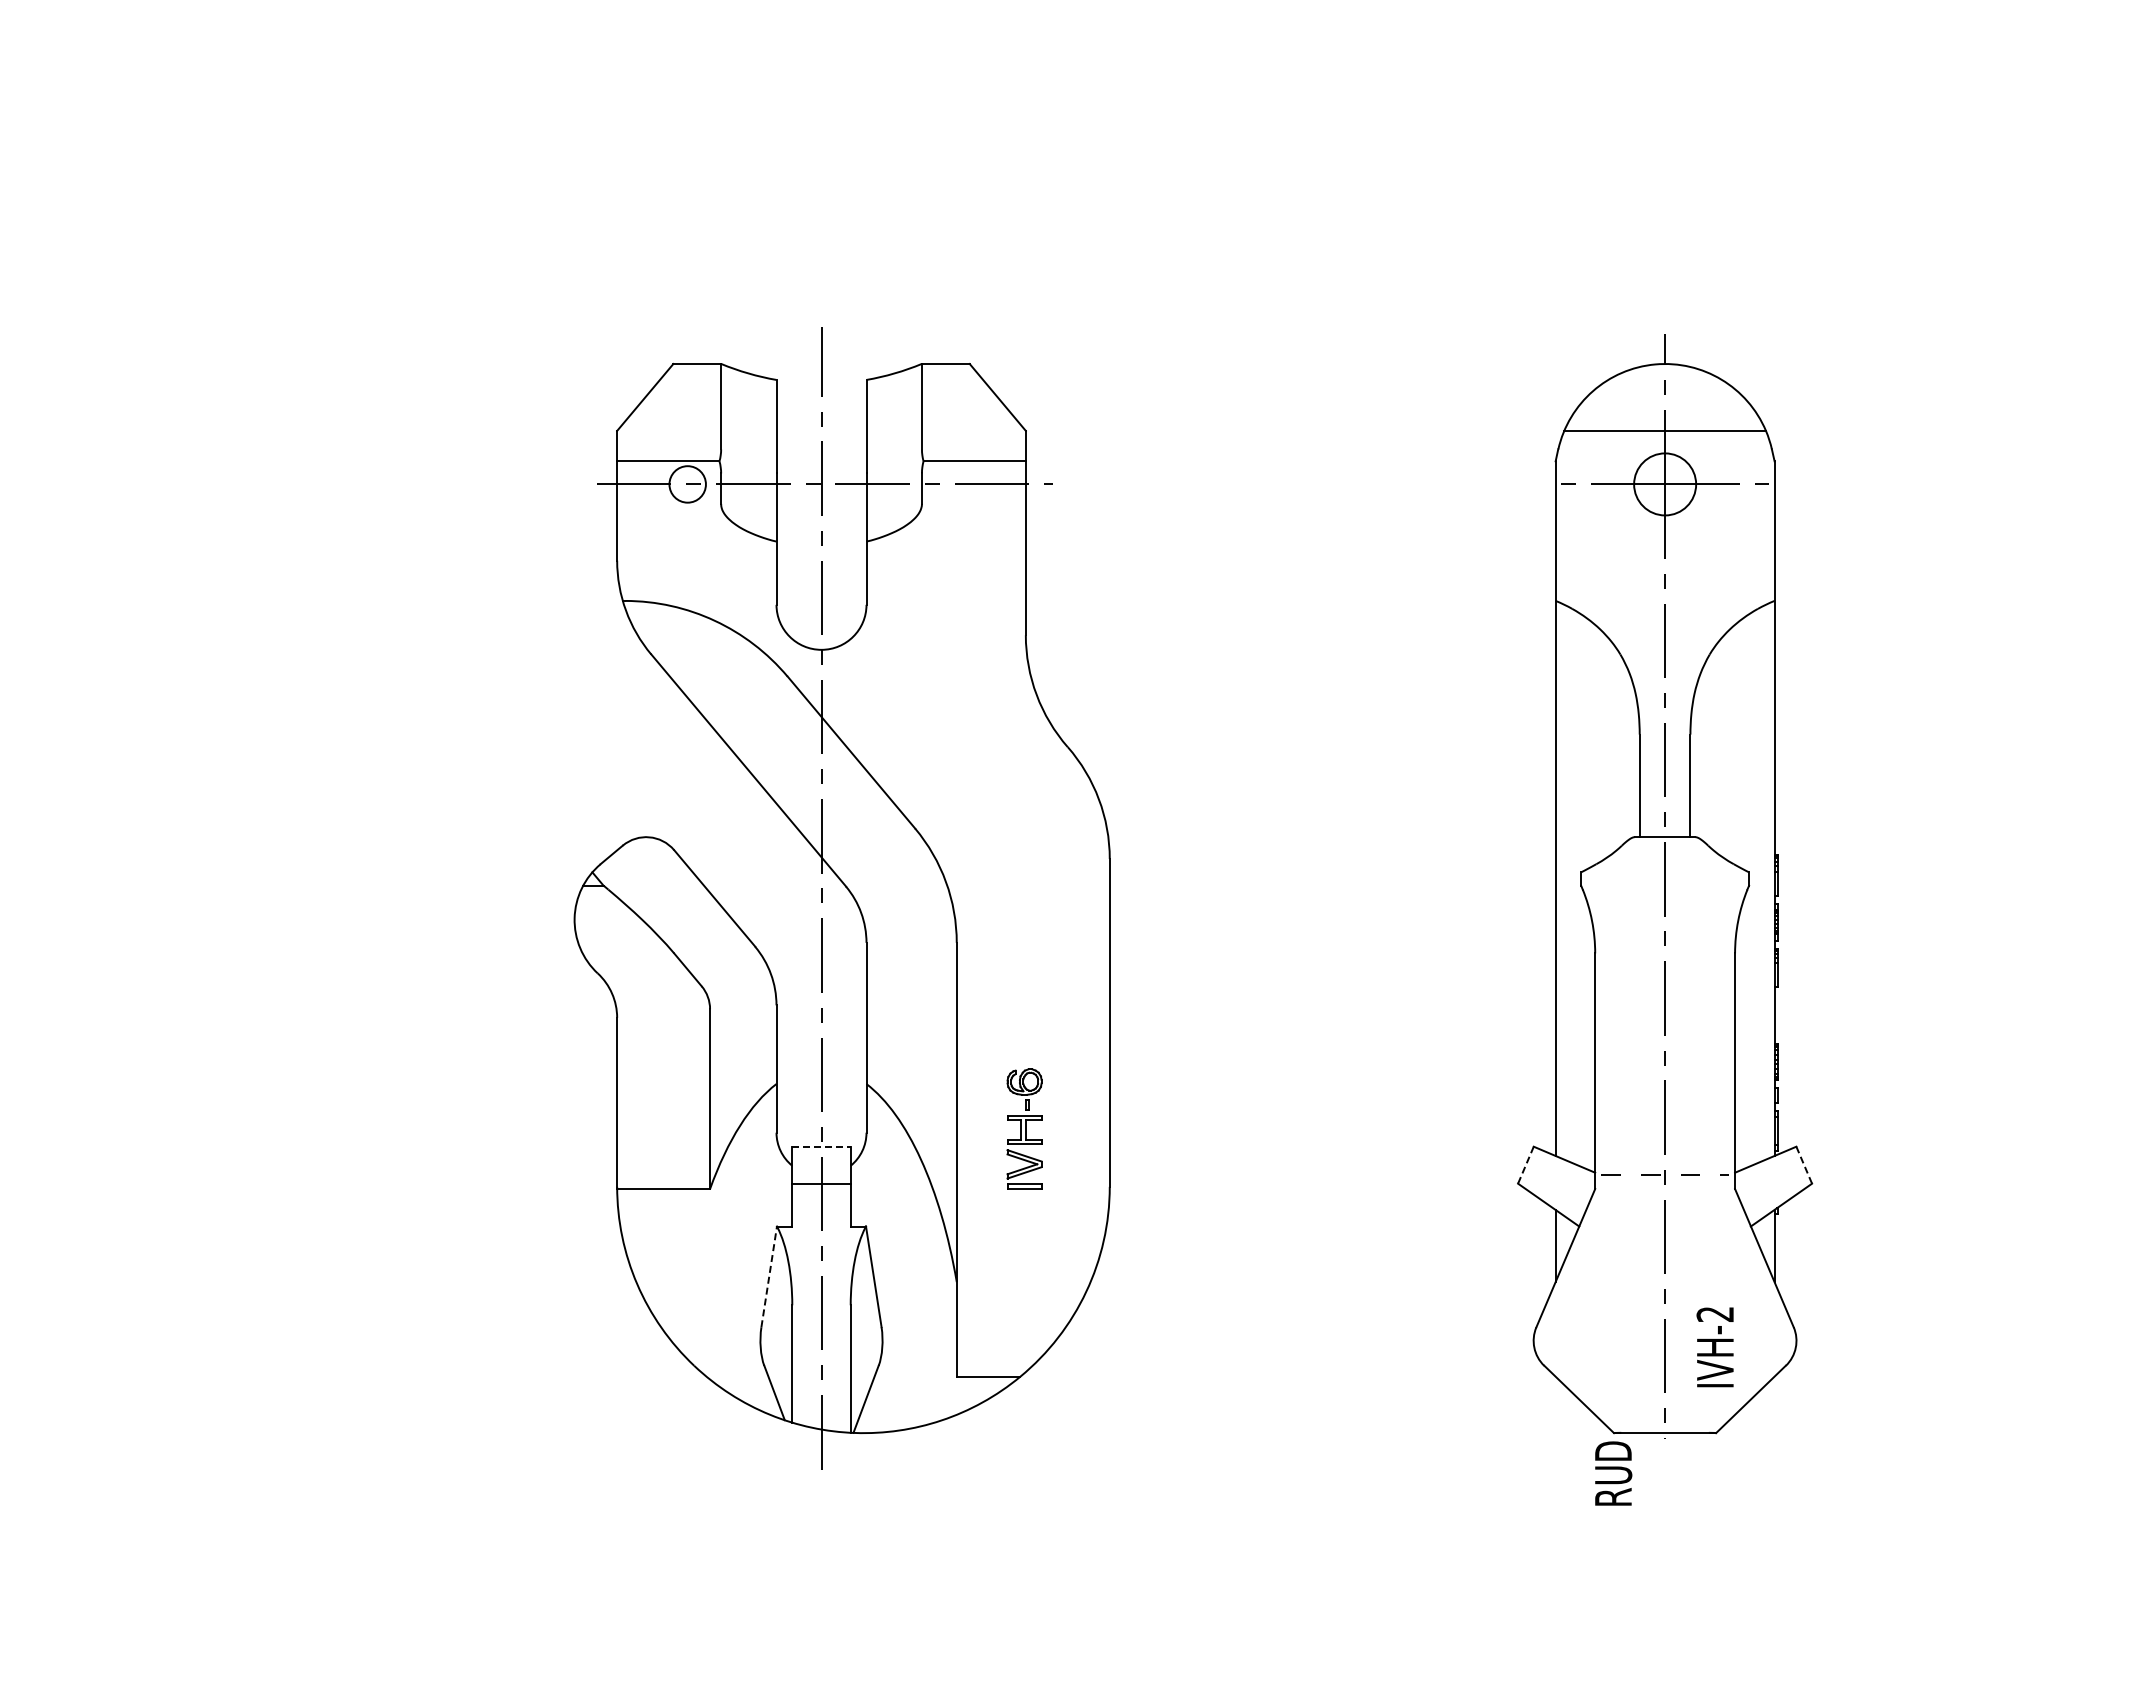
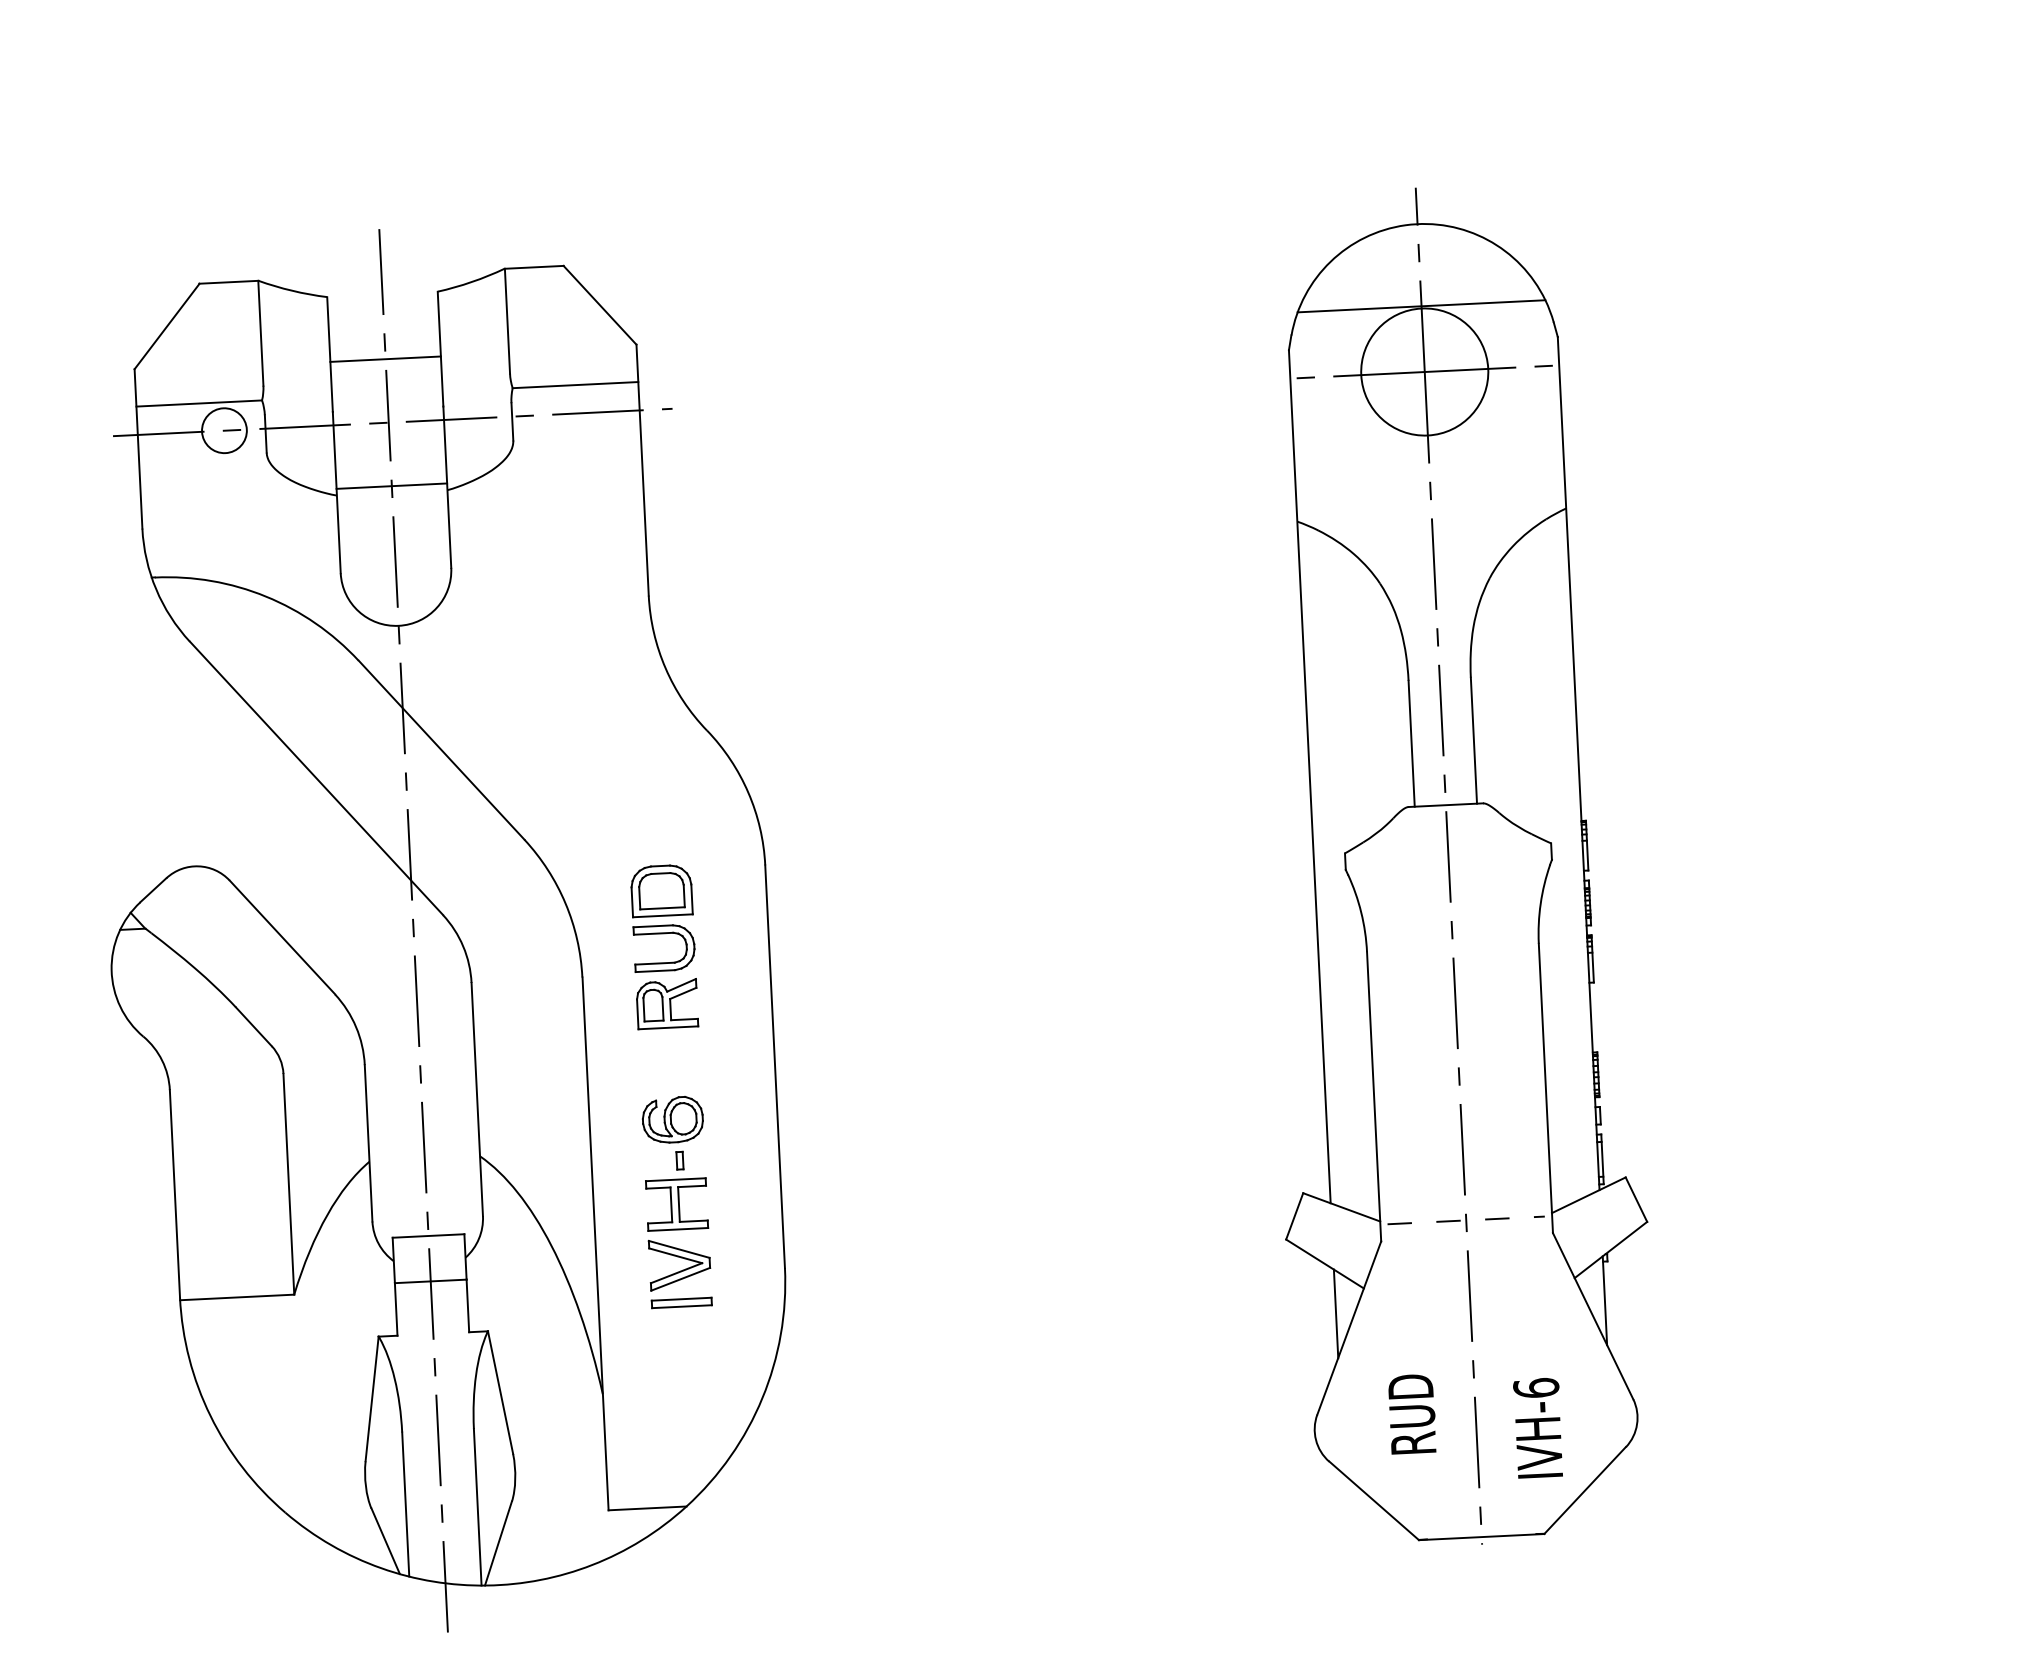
line: (821, 432) -> (385, 358), added
circle: (1664, 484) -> (1423, 372), size x1.67
line: (821, 536) -> (391, 486), added
part: (1024, 910) -> (663, 933), added
part: (1024, 1128) -> (676, 1201), size x1.43
line: (822, 1146) -> (429, 1235), dashed -> solid
line: (1525, 1165) -> (1294, 1216), dashed -> solid
line: (1804, 1165) -> (1636, 1200), dashed -> solid
line: (769, 1276) -> (372, 1398), dashed -> solid
text: (1715, 1314) -> (1536, 1388), IVH-2 -> IVH-6
text: (1613, 1473) -> (1412, 1414), moved

